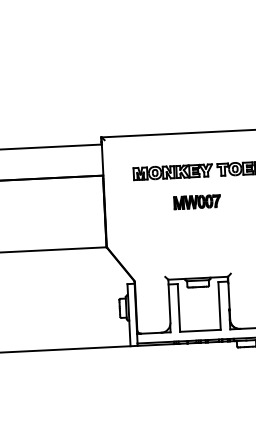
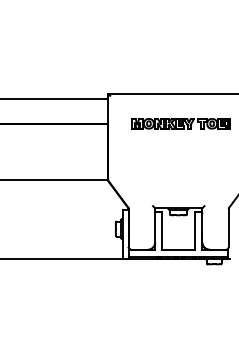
part: (196, 201) -> (180, 147), removed

